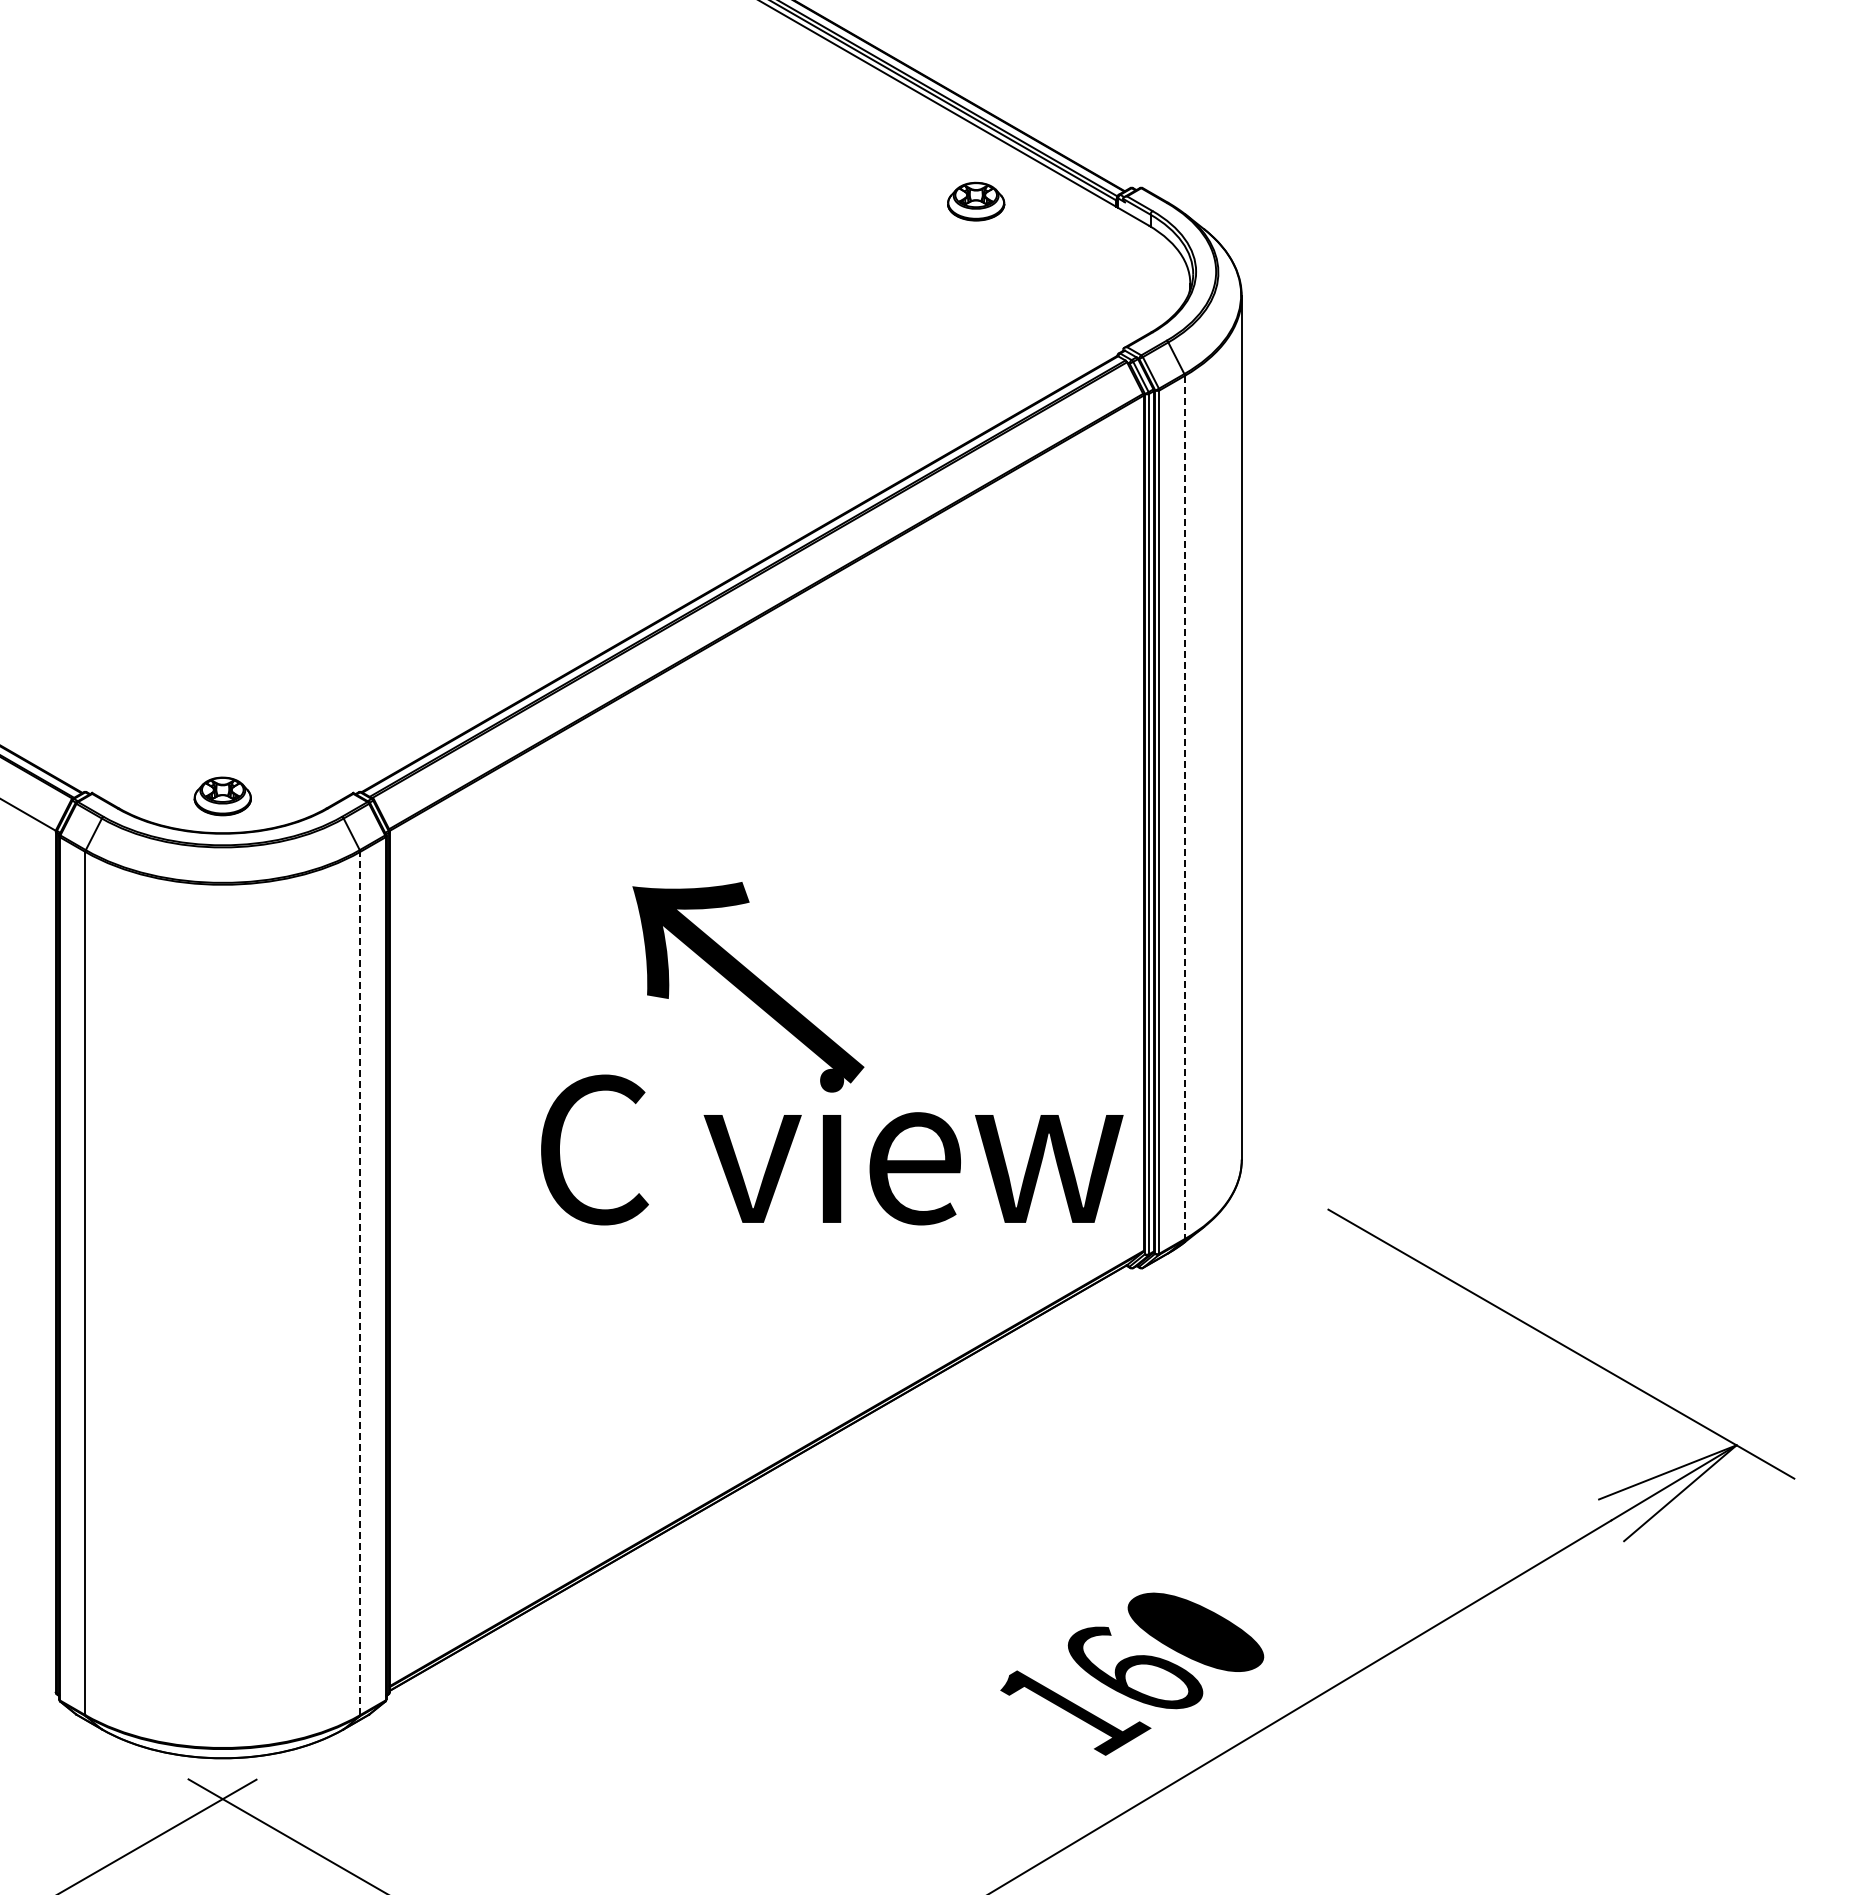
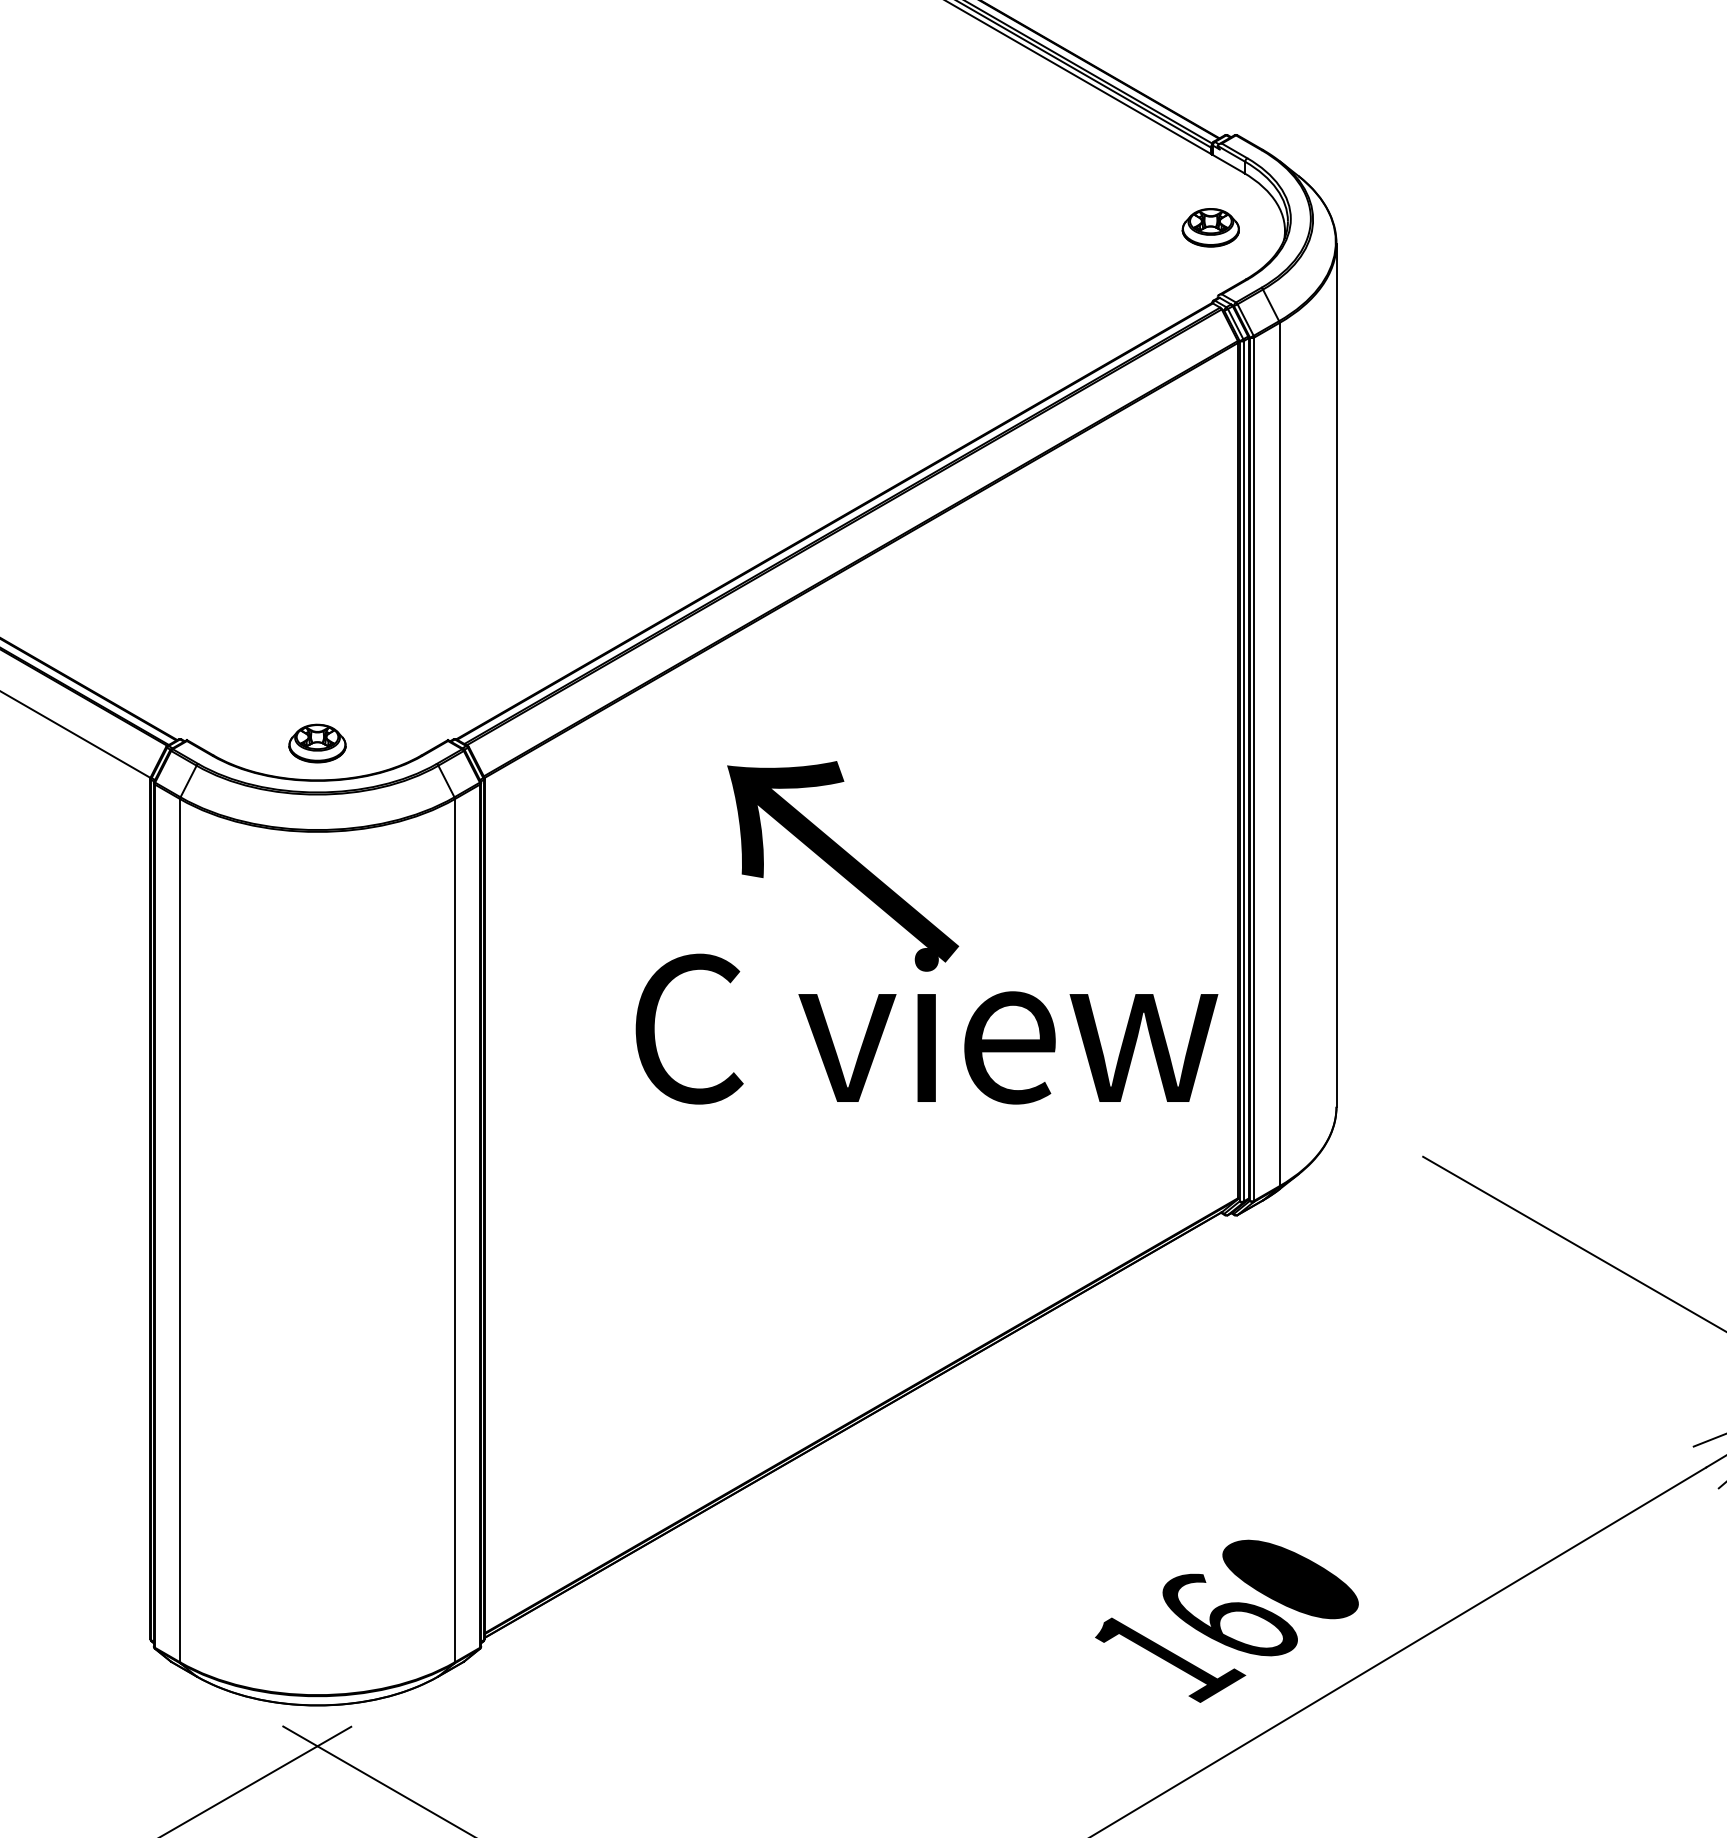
part: (976, 201) -> (1211, 227), moved
line: (1184, 807) -> (1279, 754), dashed -> solid
text: (832, 1053) -> (927, 932), moved
line: (360, 1283) -> (455, 1230), dashed -> solid

